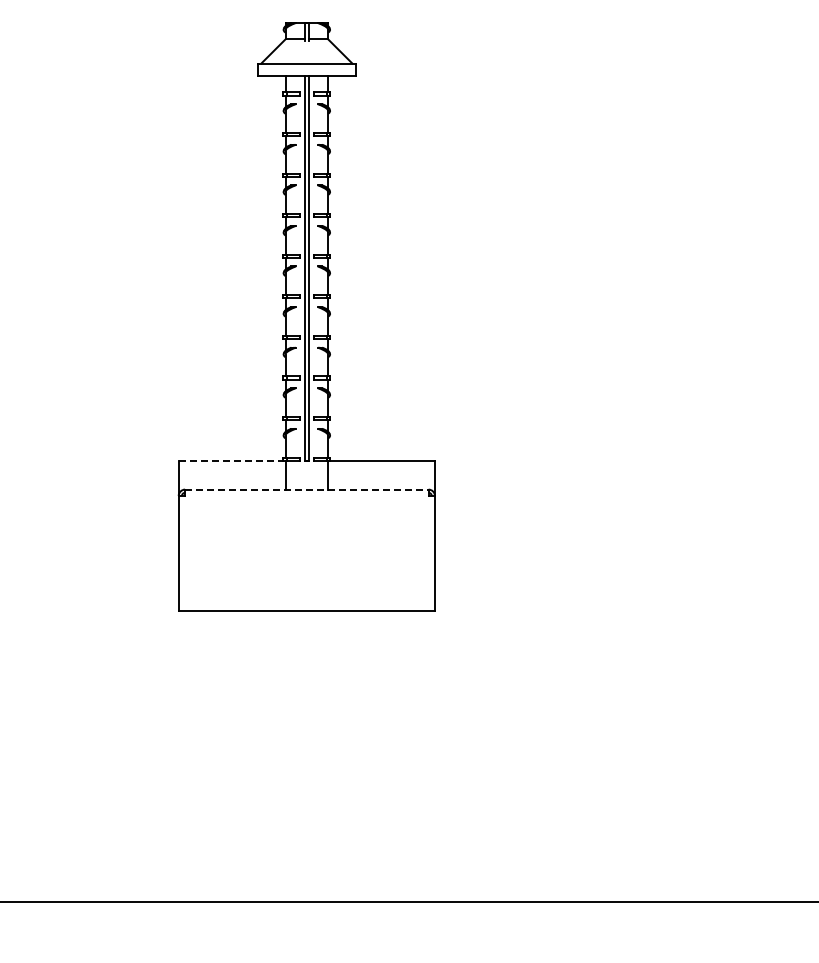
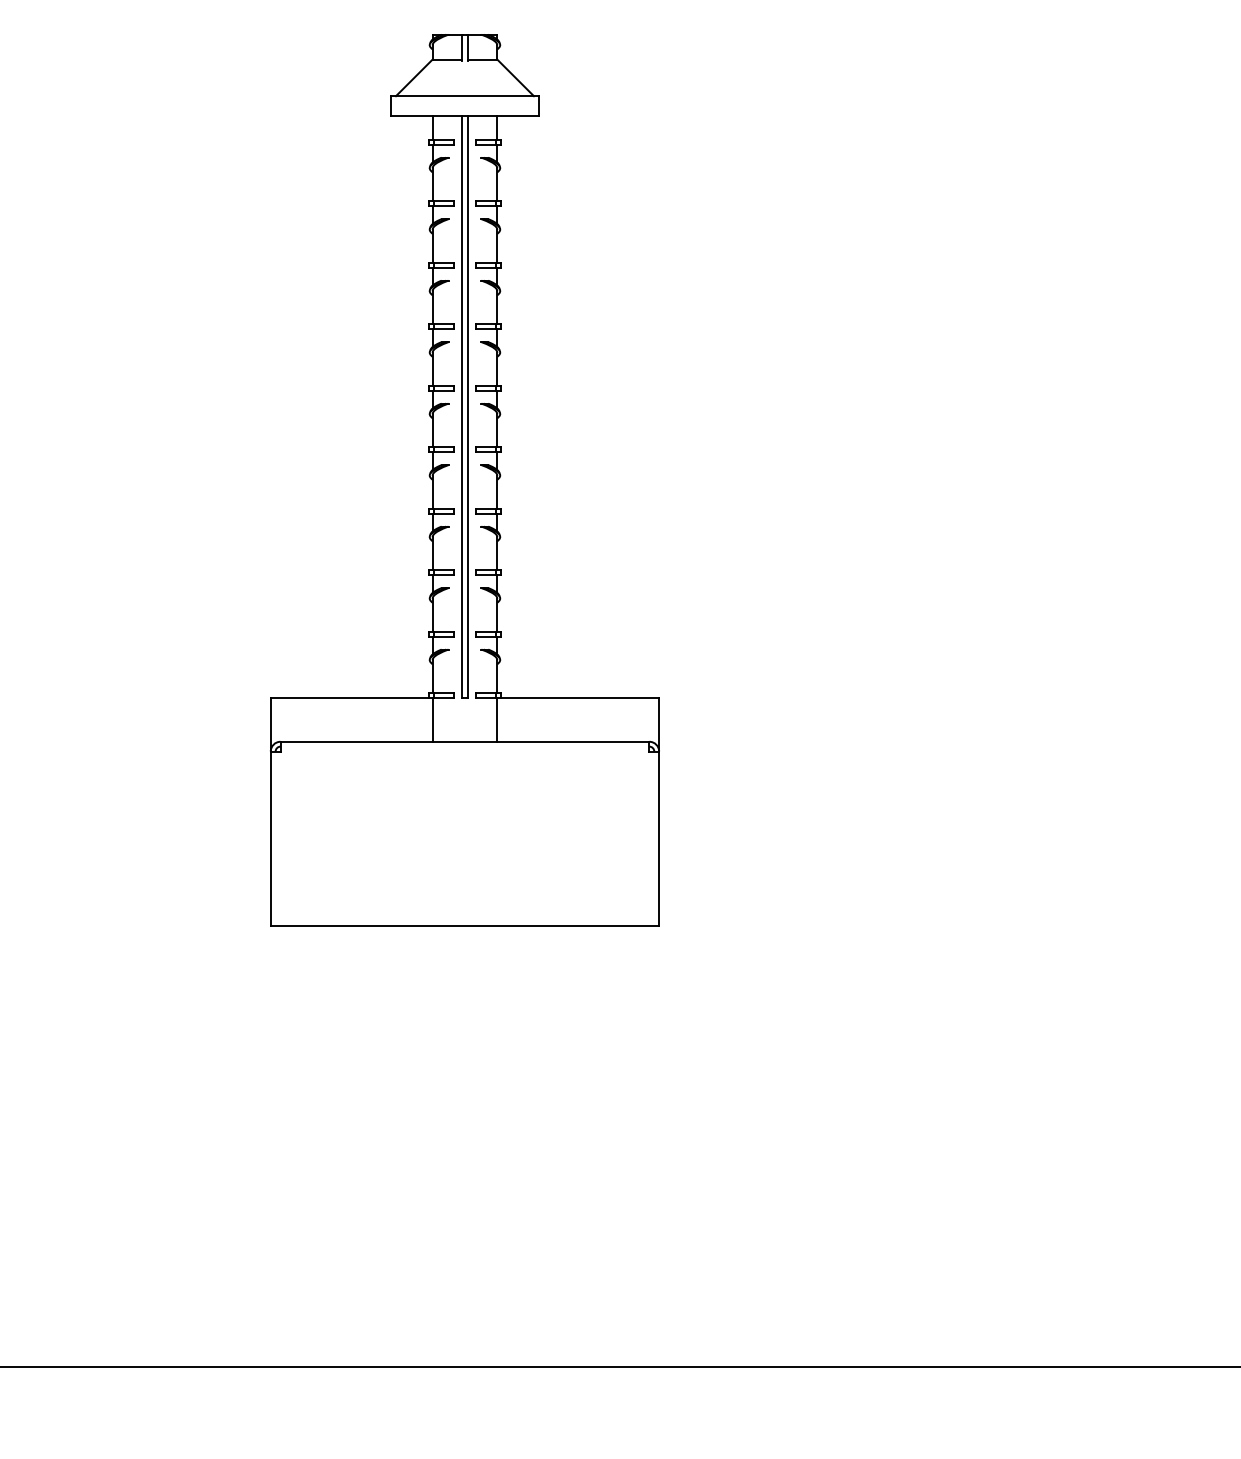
line: (231, 460) -> (350, 697), dashed -> solid
line: (306, 489) -> (464, 741), dashed -> solid

